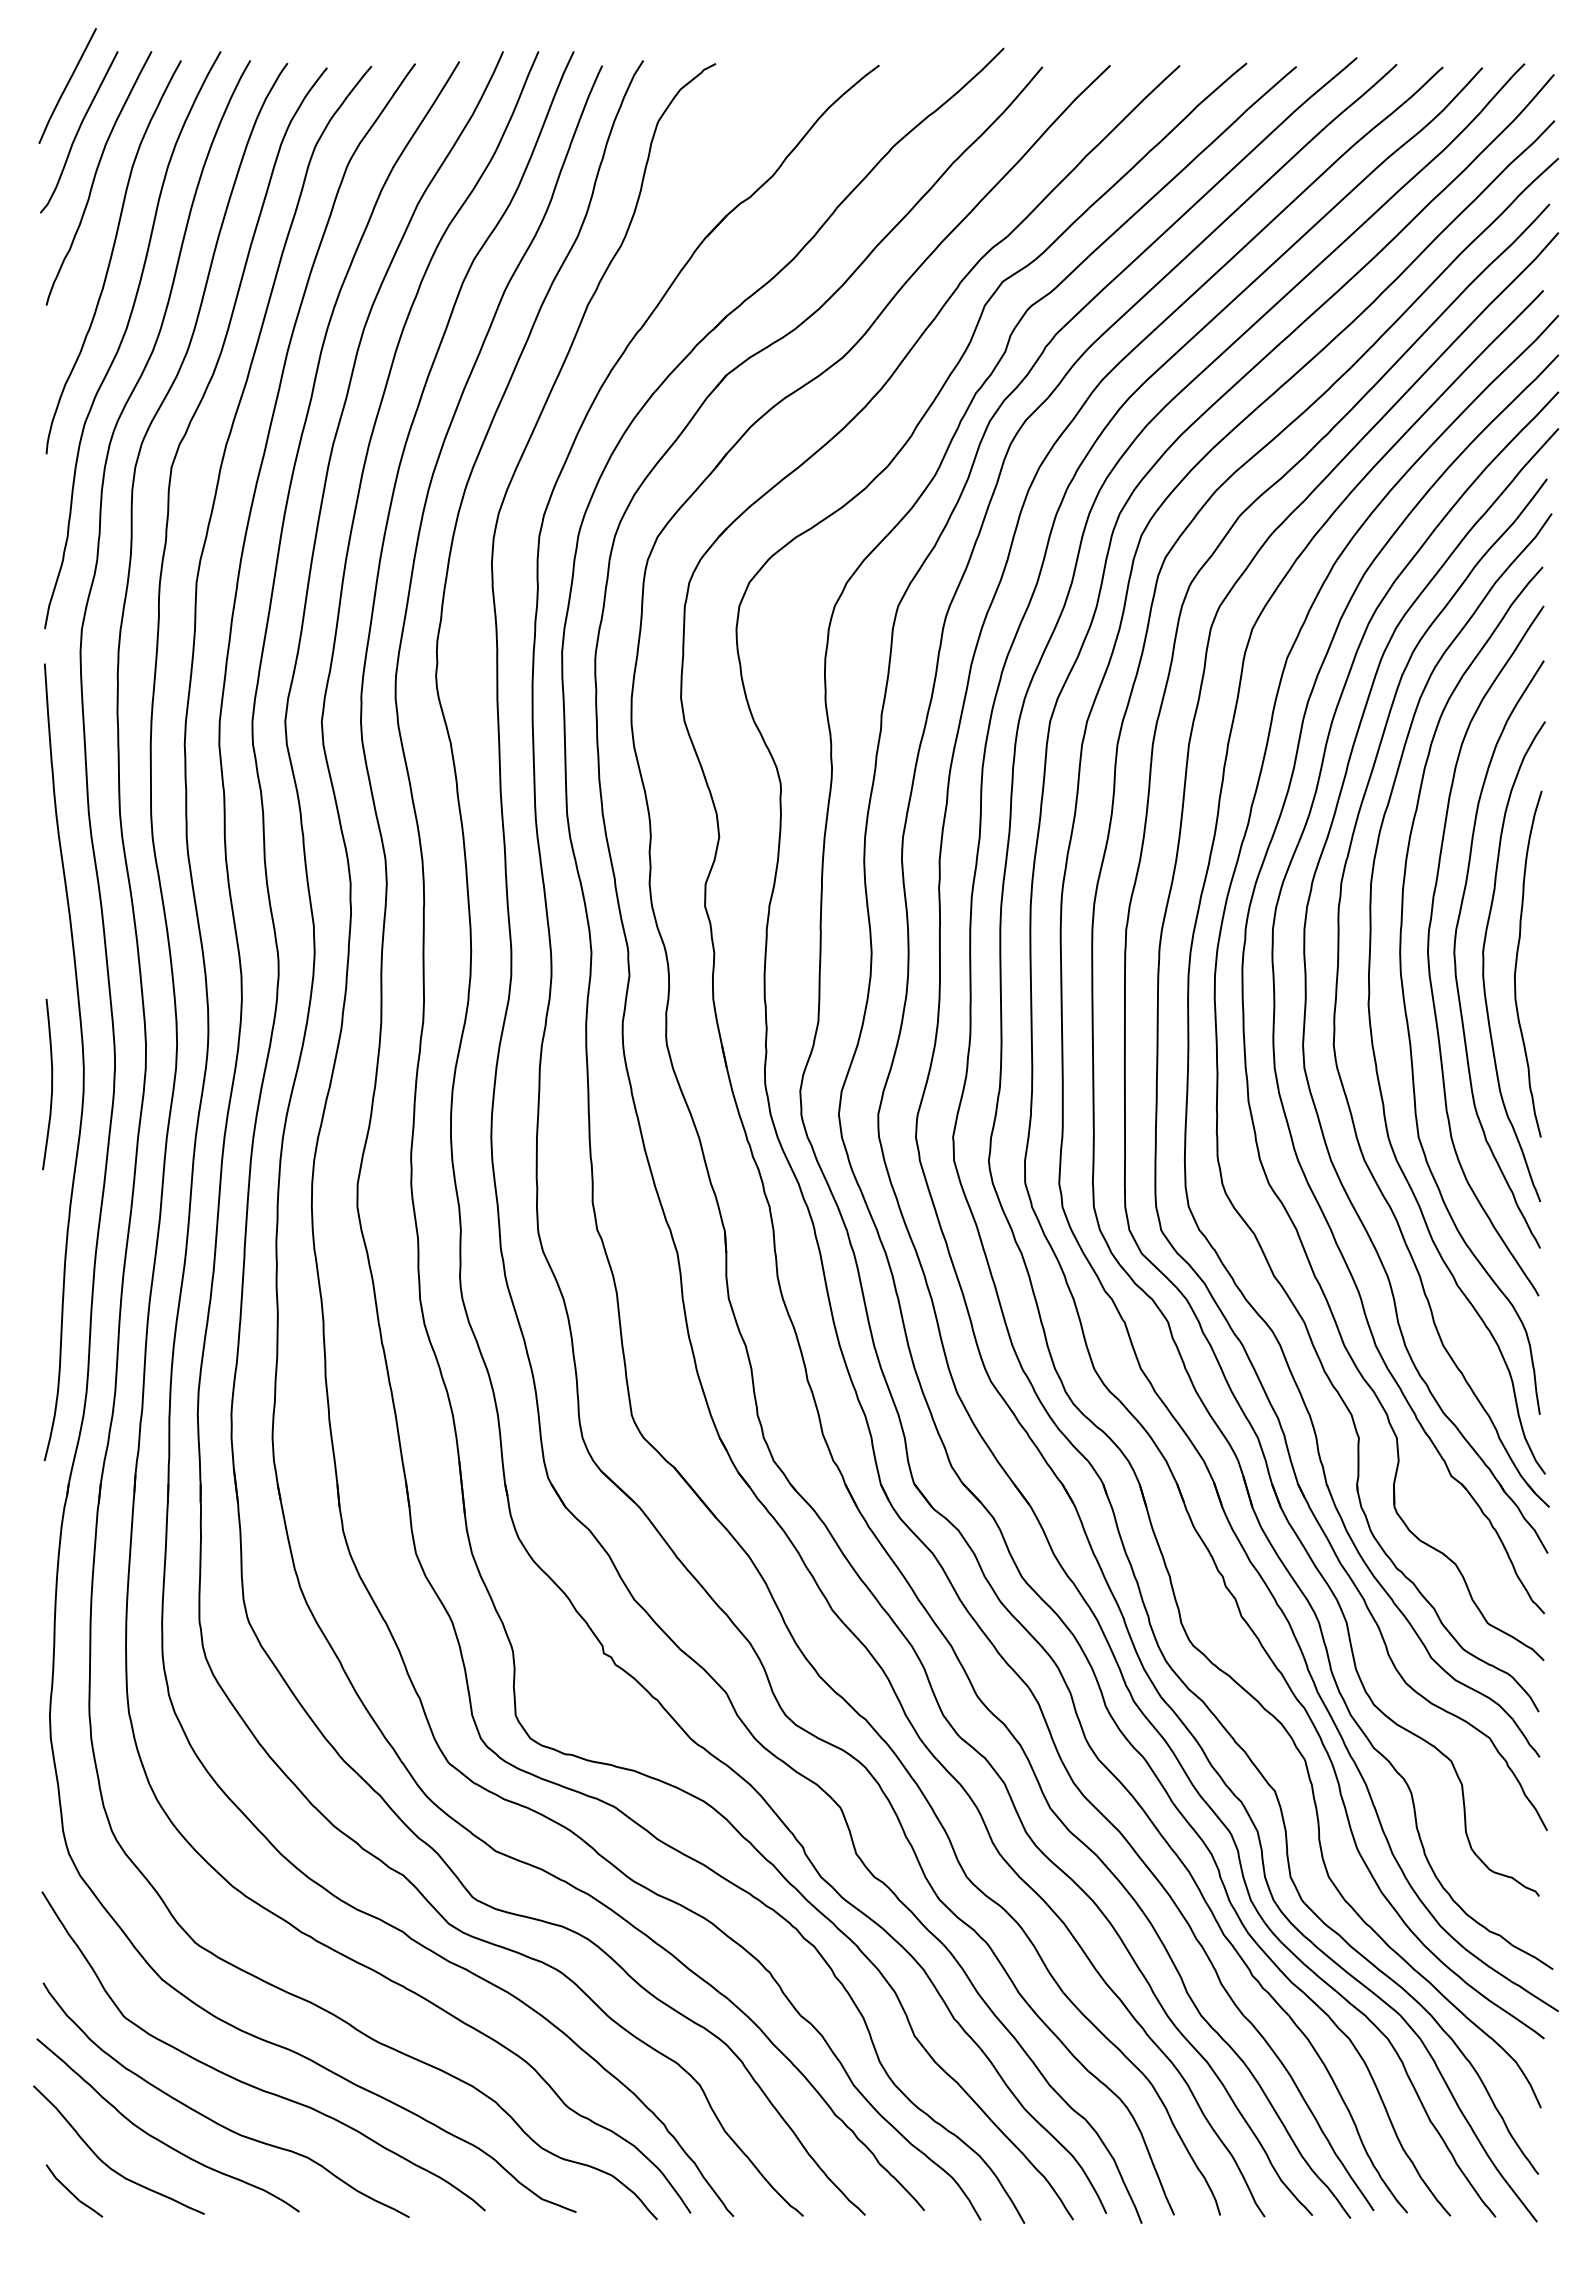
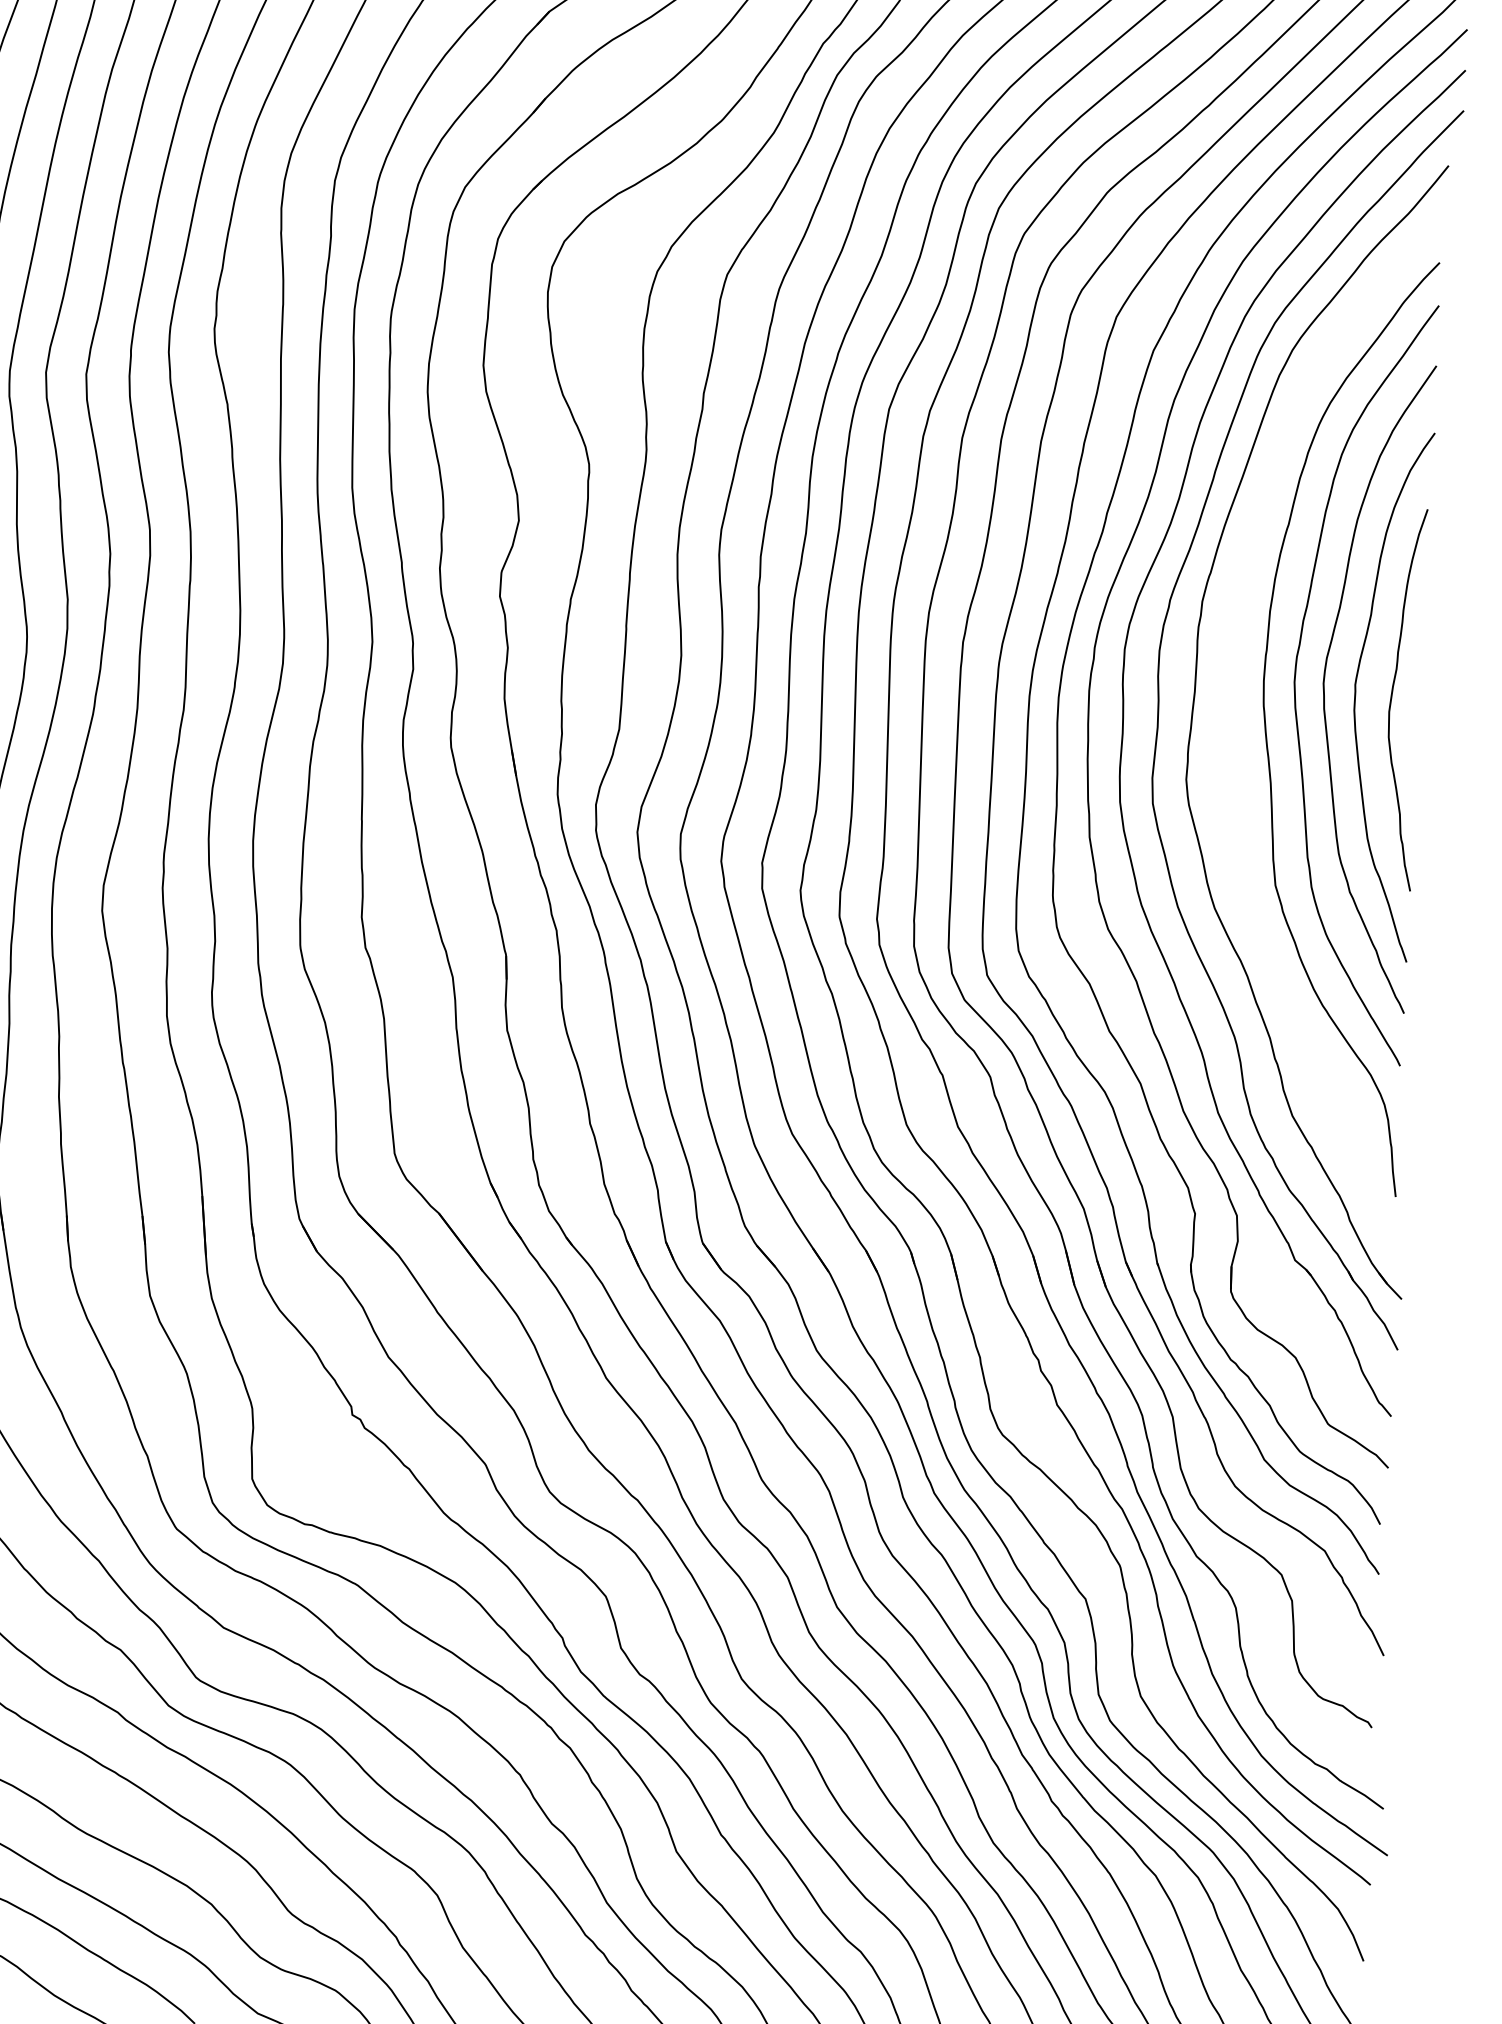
curve: (1370, 993) -> (1229, 724), removed

